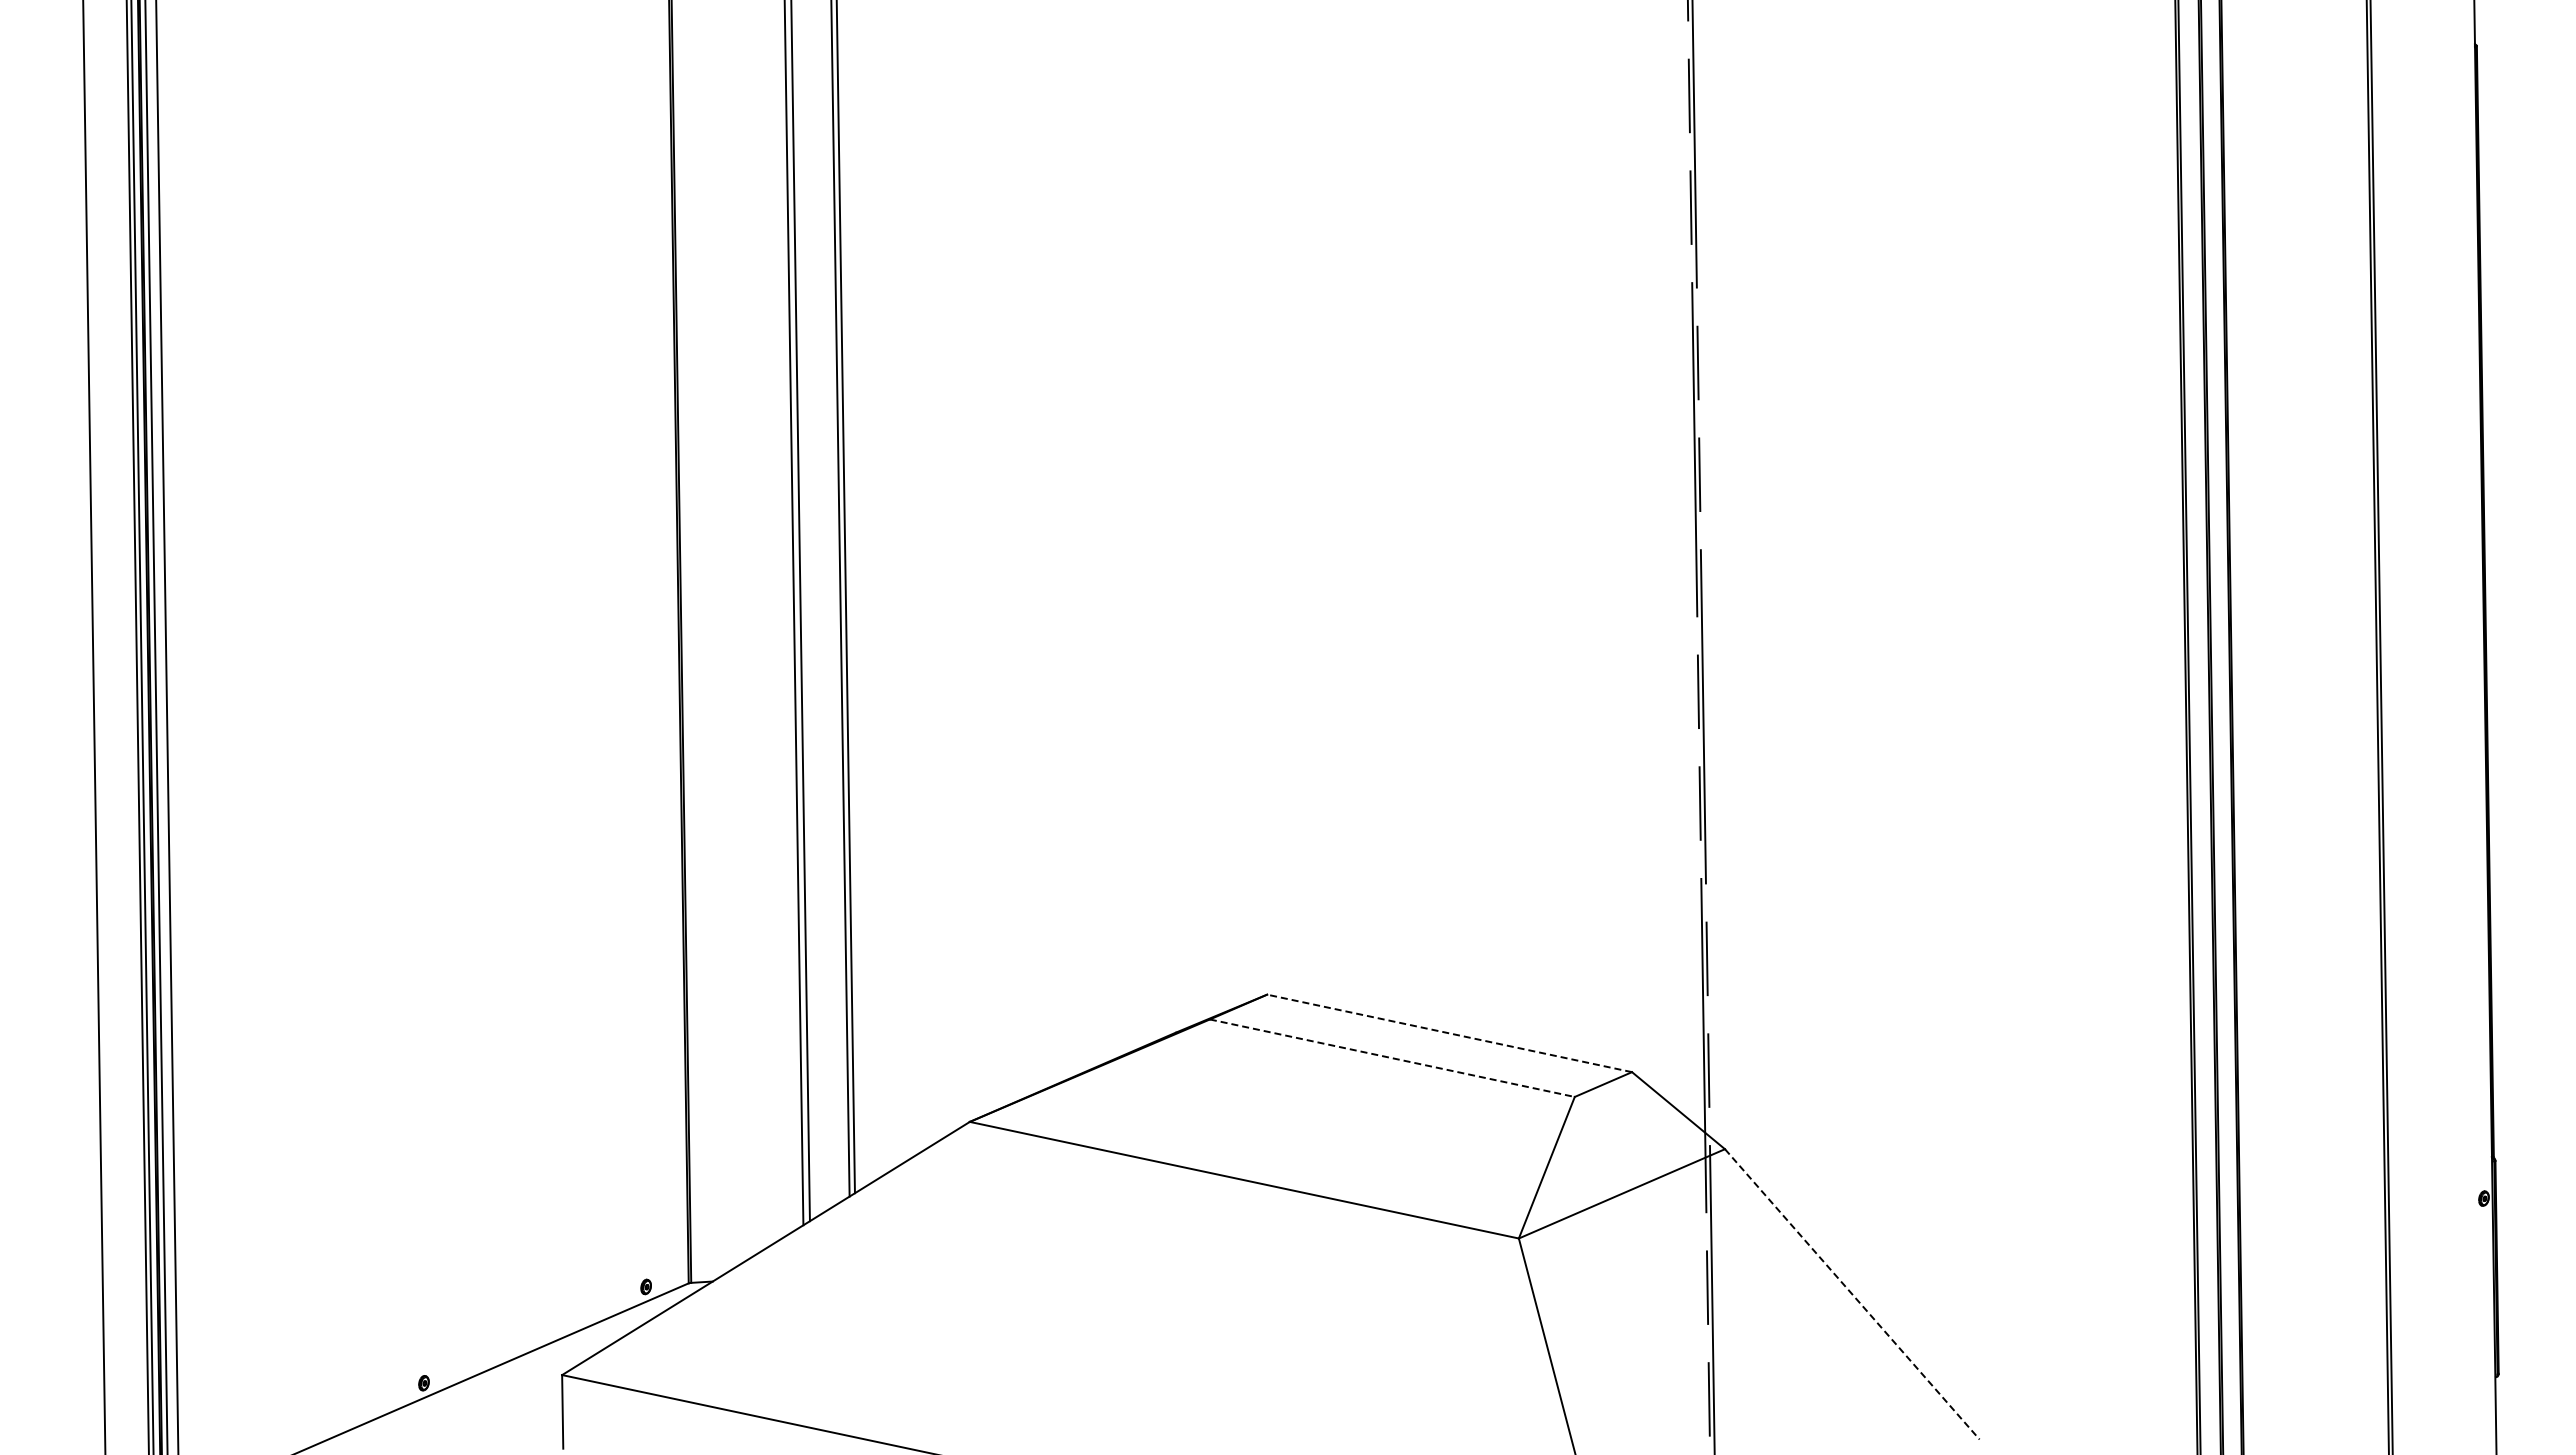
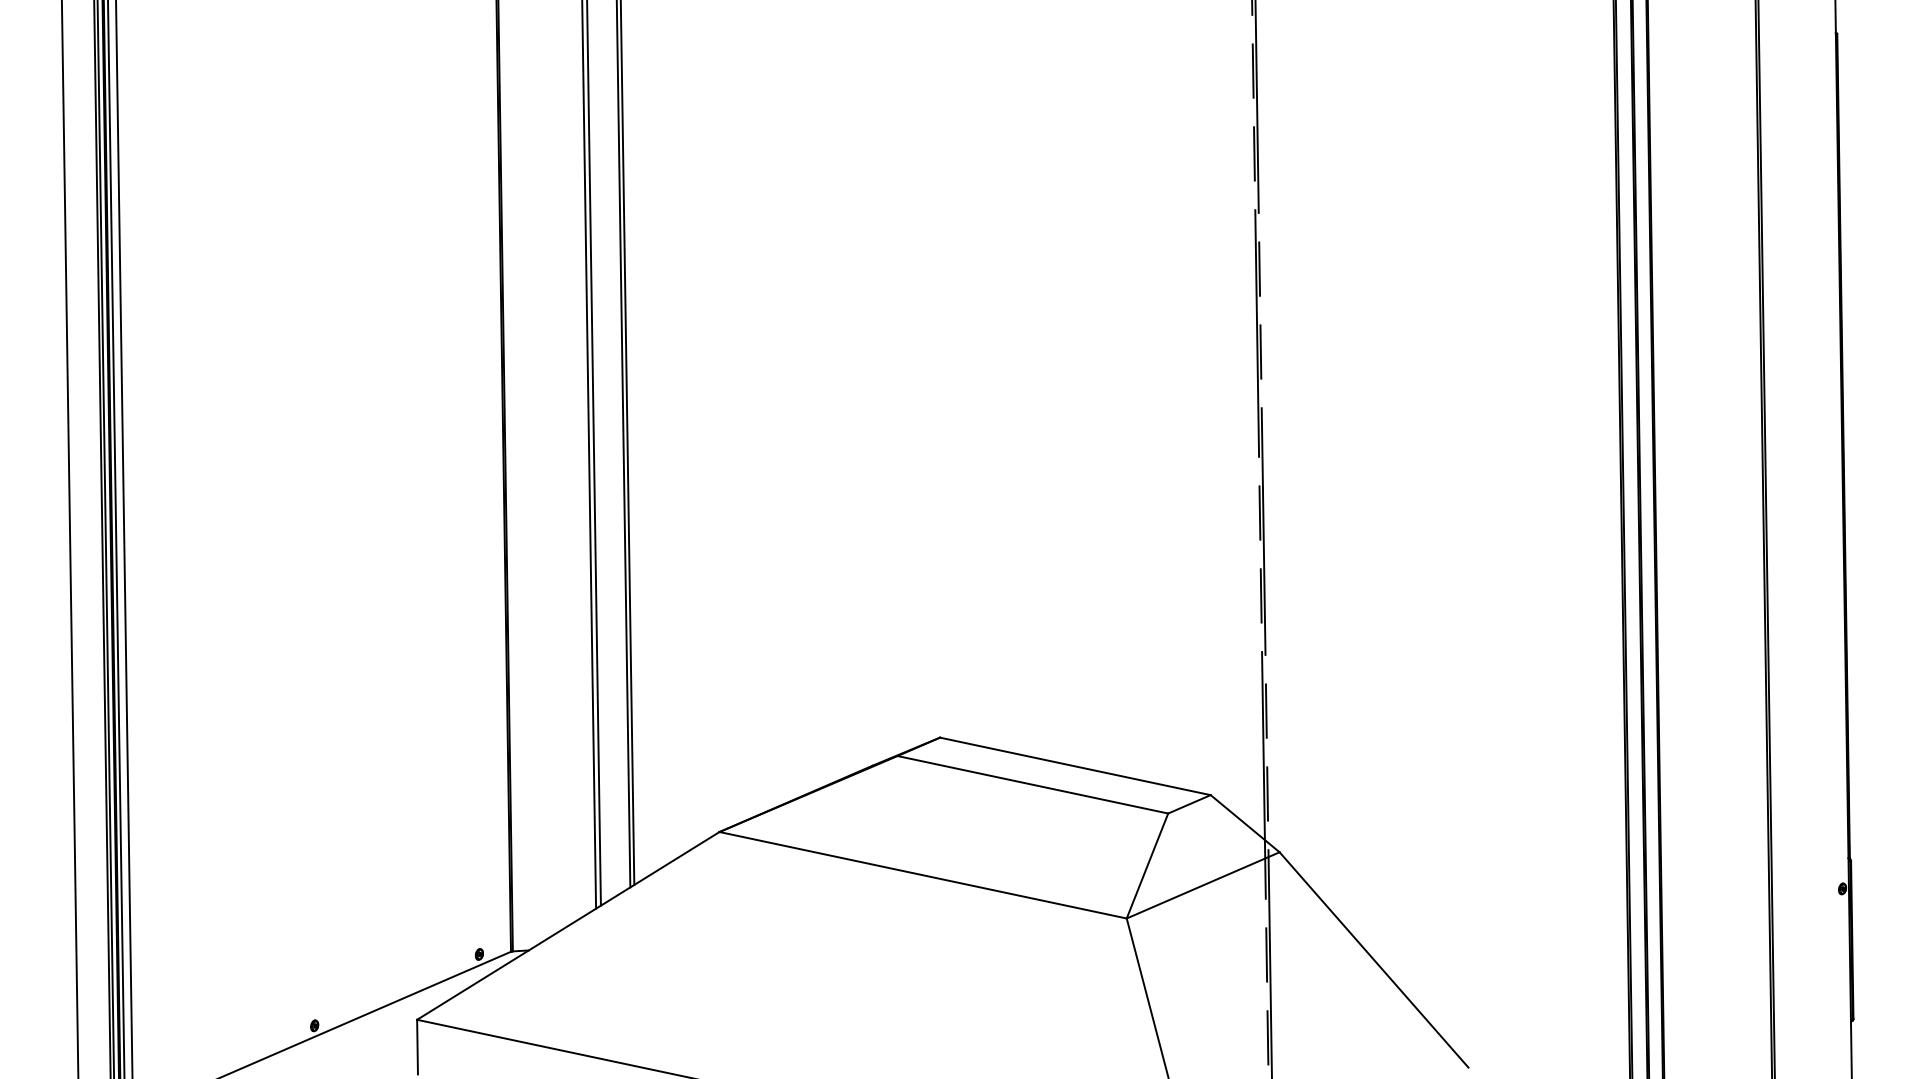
line: (1449, 1033) -> (1075, 766), dashed -> solid
line: (1392, 1058) -> (1033, 785), dashed -> solid
line: (1852, 1294) -> (1374, 960), dashed -> solid

